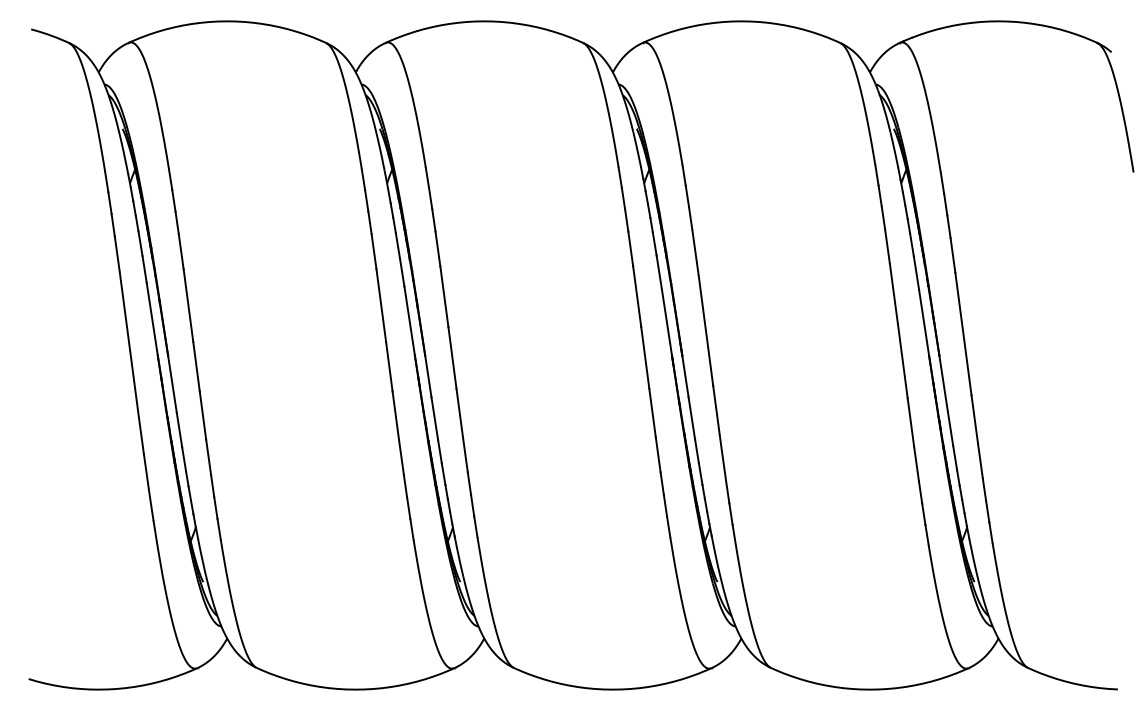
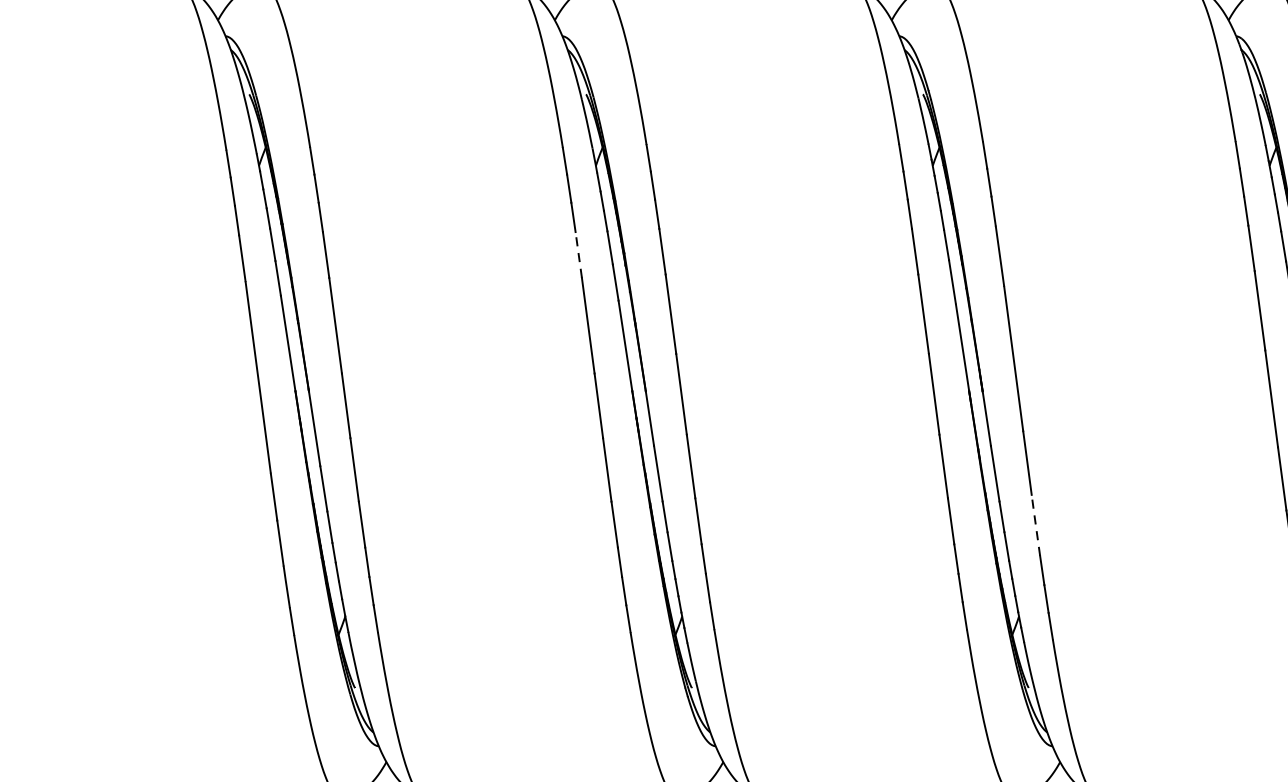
line: (374, 251) -> (579, 254), solid -> dashed
line: (722, 457) -> (1035, 524), solid -> dashed

